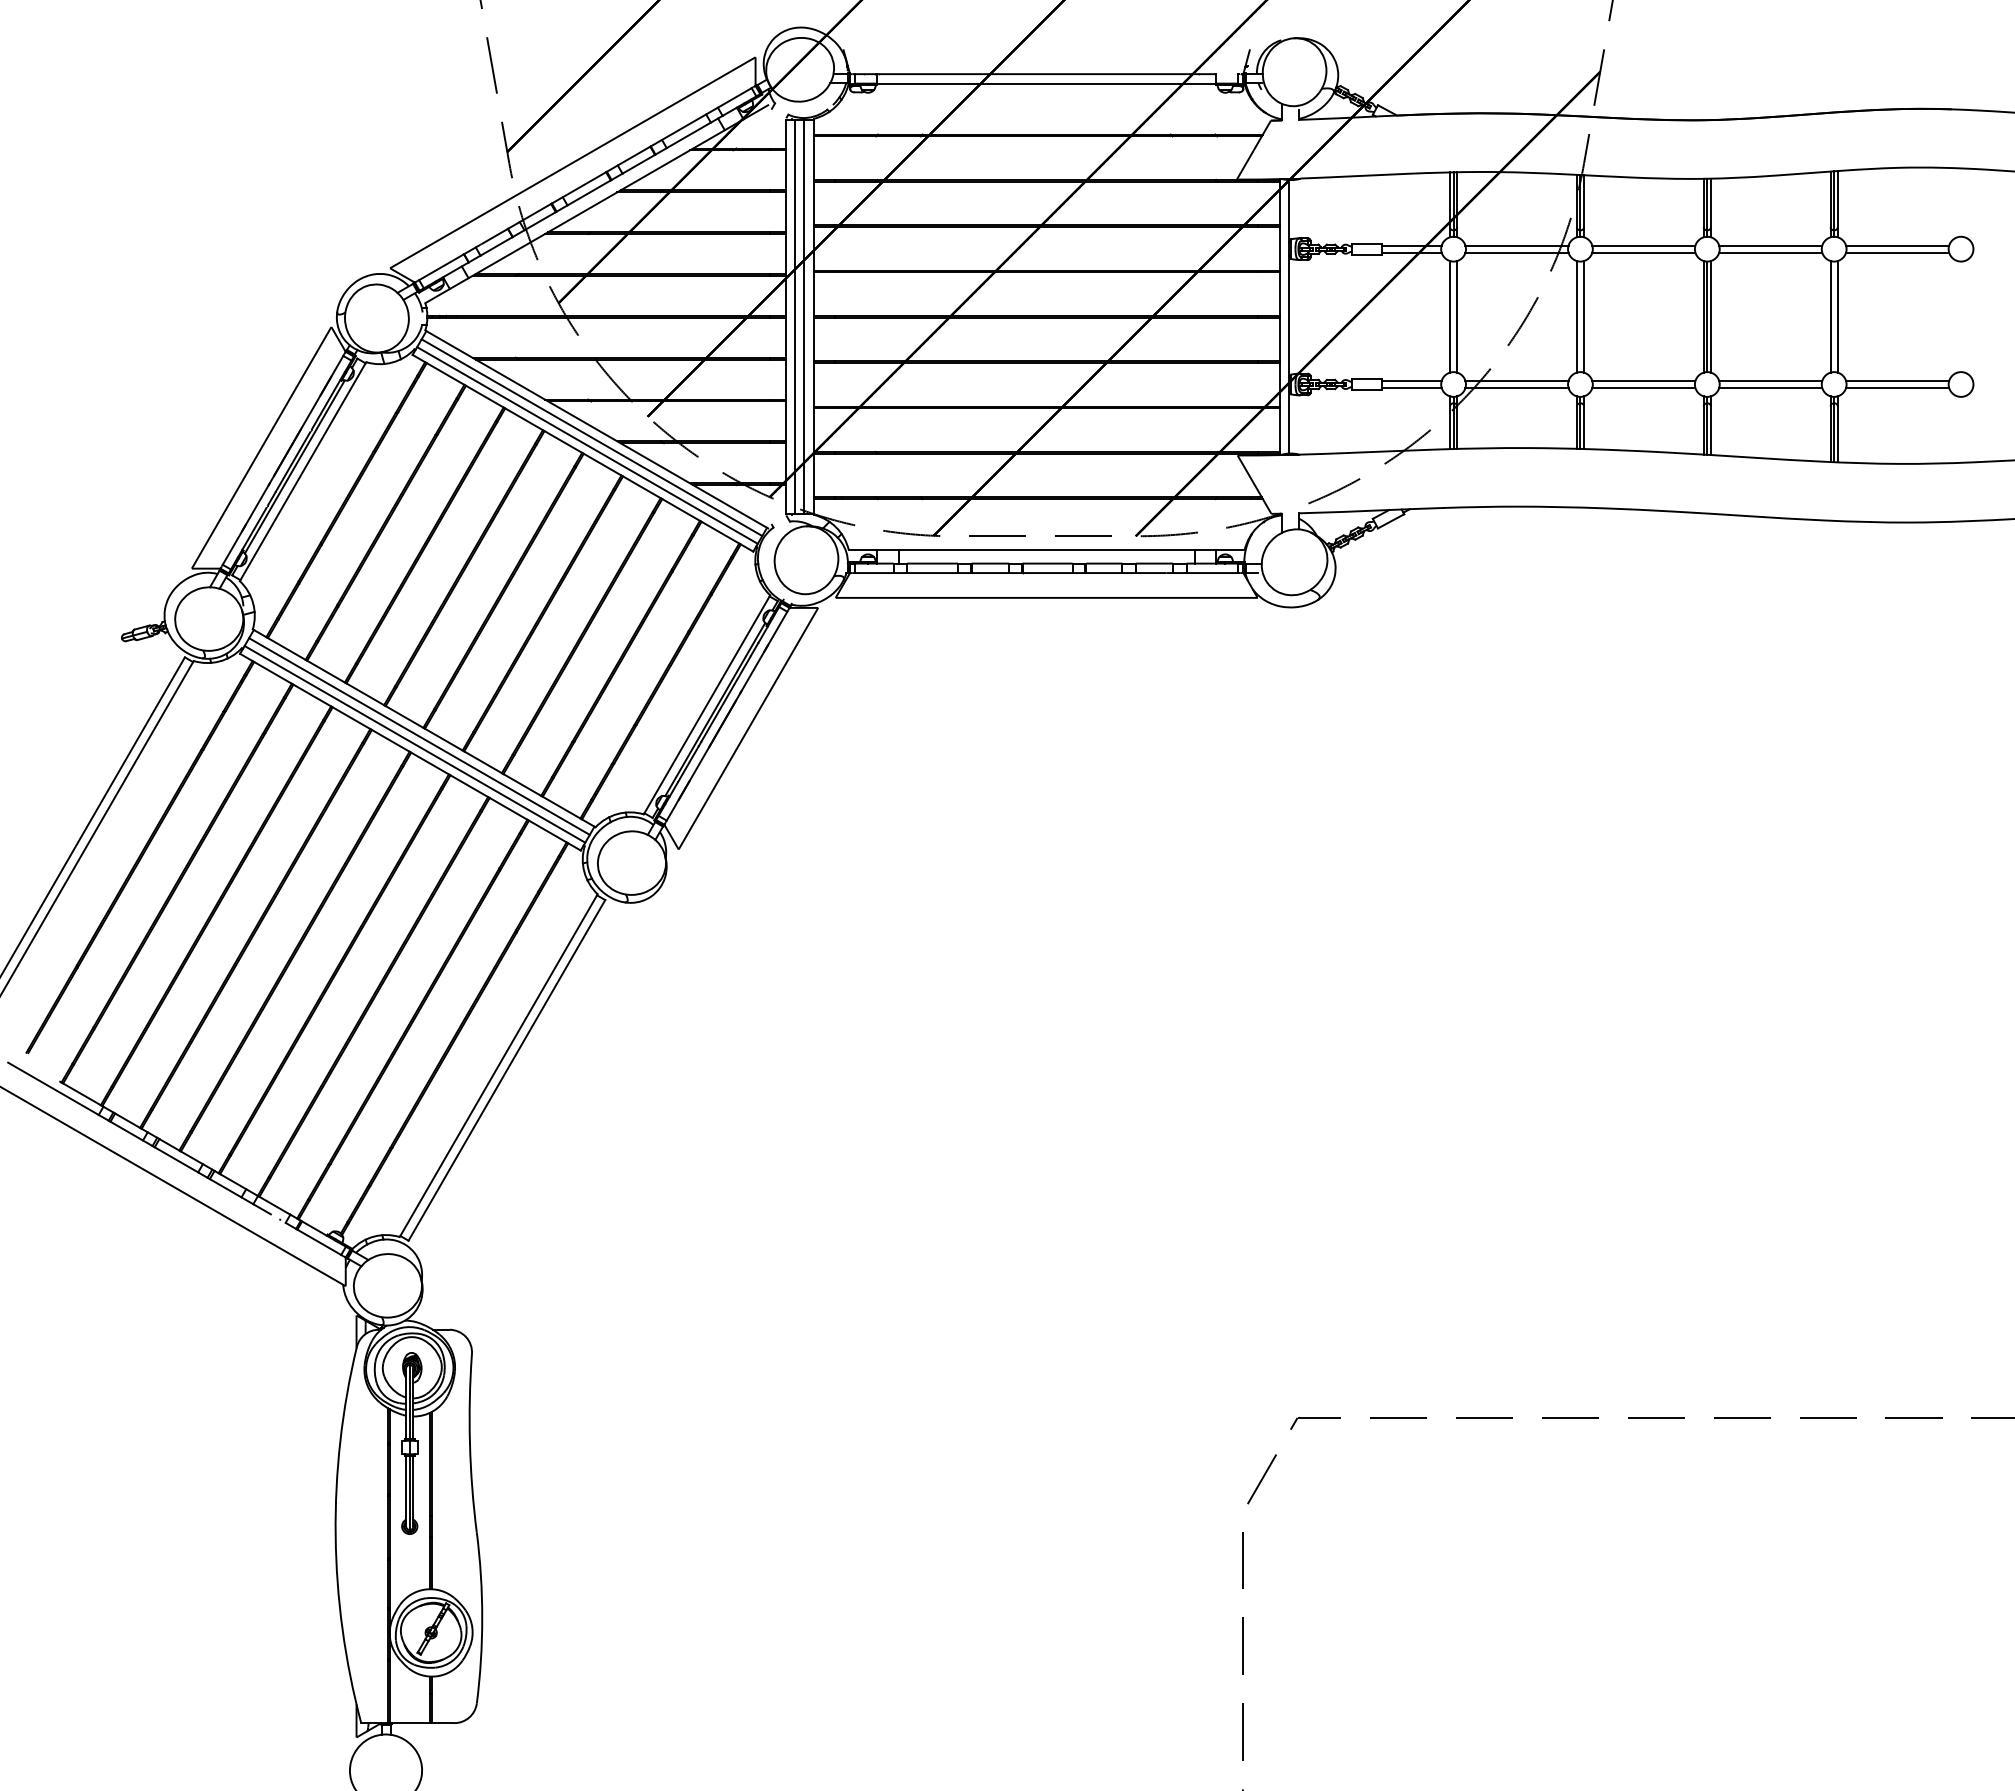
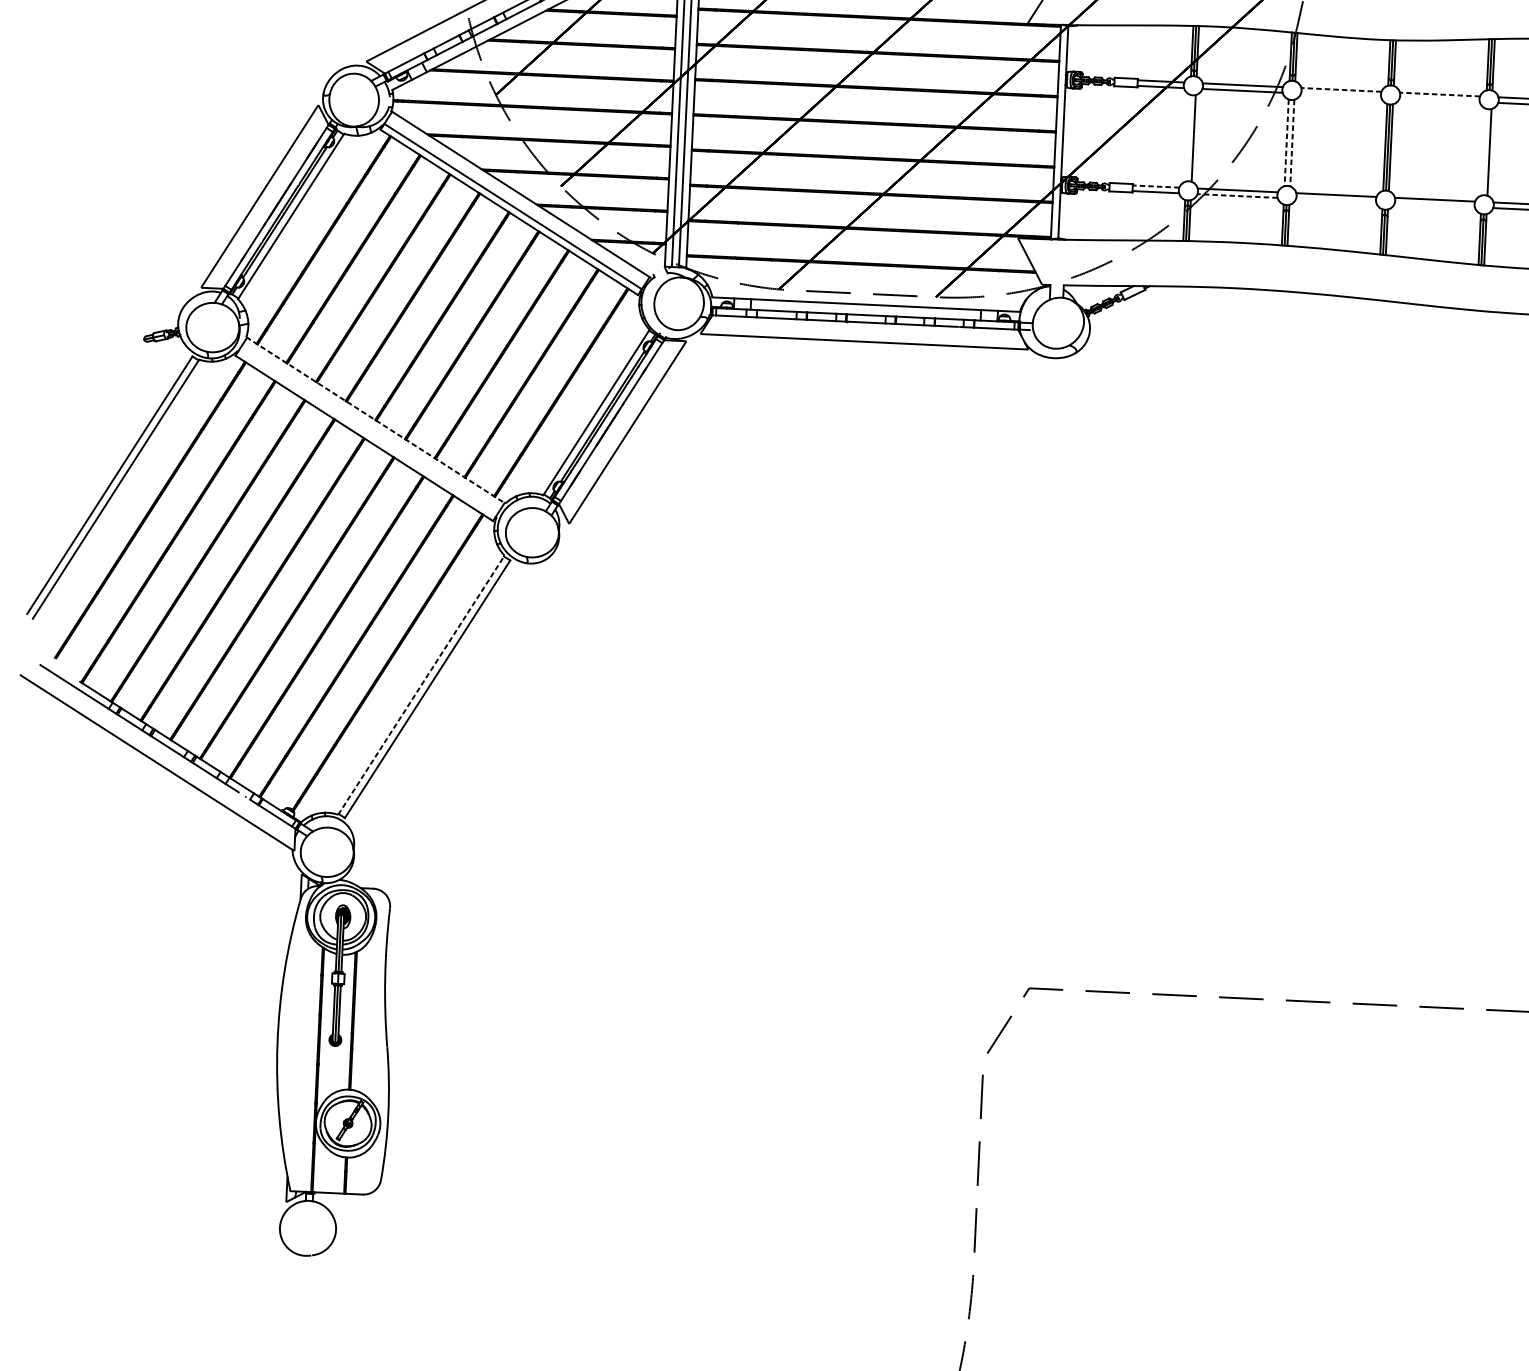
line: (1643, 245) -> (1341, 89), solid -> dashed
line: (1770, 245) -> (1439, 94), solid -> dashed
line: (1643, 252) -> (1340, 95), removed
line: (1770, 252) -> (1439, 99), removed
line: (1449, 316) -> (1187, 137), removed
line: (1576, 316) -> (1286, 142), solid -> dashed
line: (1584, 316) -> (1292, 142), solid -> dashed
line: (1830, 316) -> (1483, 151), removed
line: (1411, 380) -> (1155, 186), solid -> dashed
line: (1517, 388) -> (1237, 196), solid -> dashed
line: (1643, 388) -> (1335, 200), removed
line: (1770, 388) -> (1434, 205), removed
line: (591, 437) -> (516, 200), removed
line: (424, 728) -> (376, 420), solid -> dashed
line: (419, 736) -> (371, 426), removed
line: (414, 744) -> (367, 432), removed
line: (498, 1065) -> (421, 685), solid -> dashed

